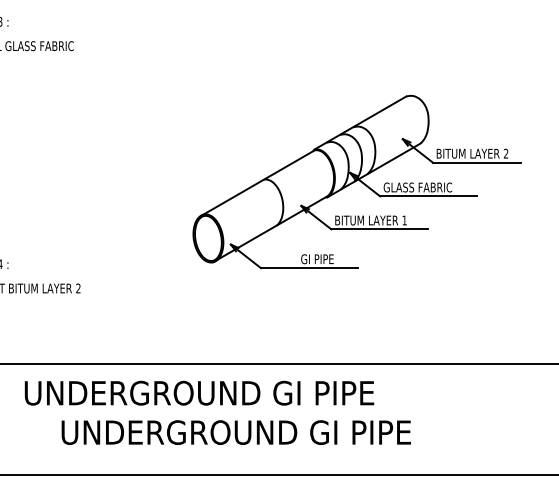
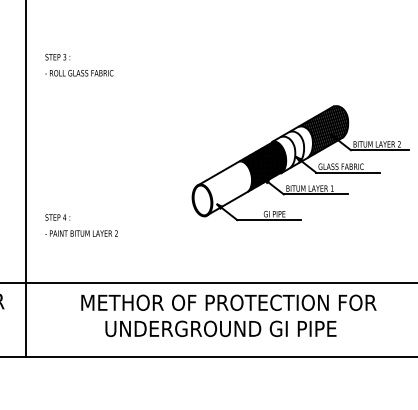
hatch: (391, 134) -> (323, 131), added
hatch: (299, 187) -> (262, 166), added
text: (247, 392) -> (228, 302), UNDERGROUND GI PIPE -> METHOR OF PROTECTION FOR

